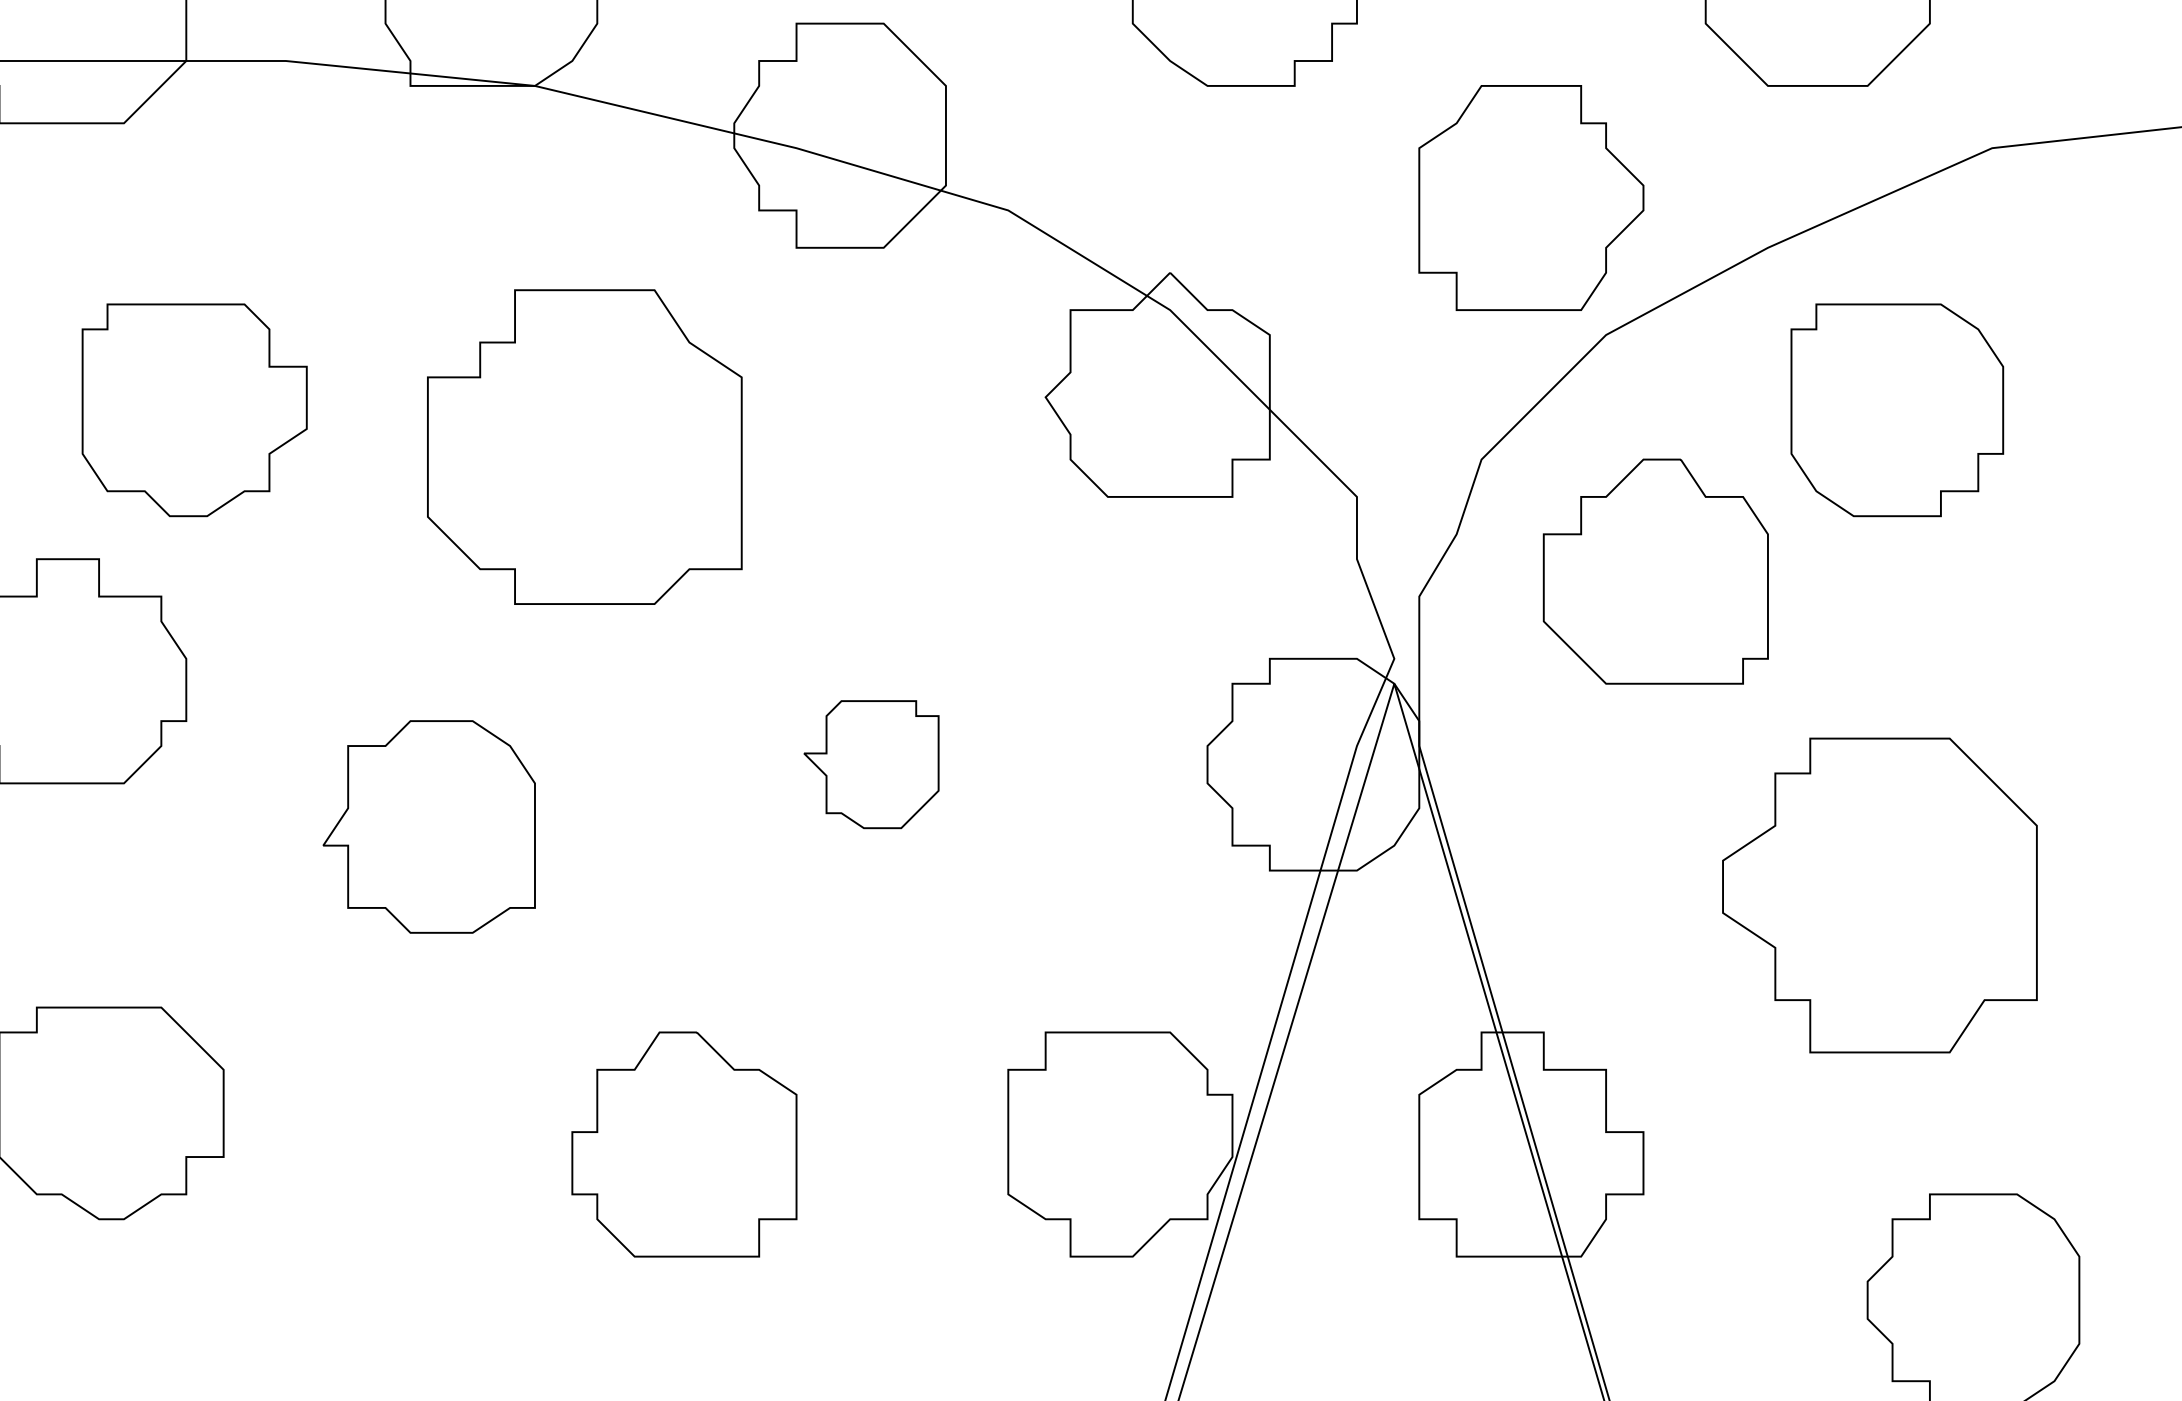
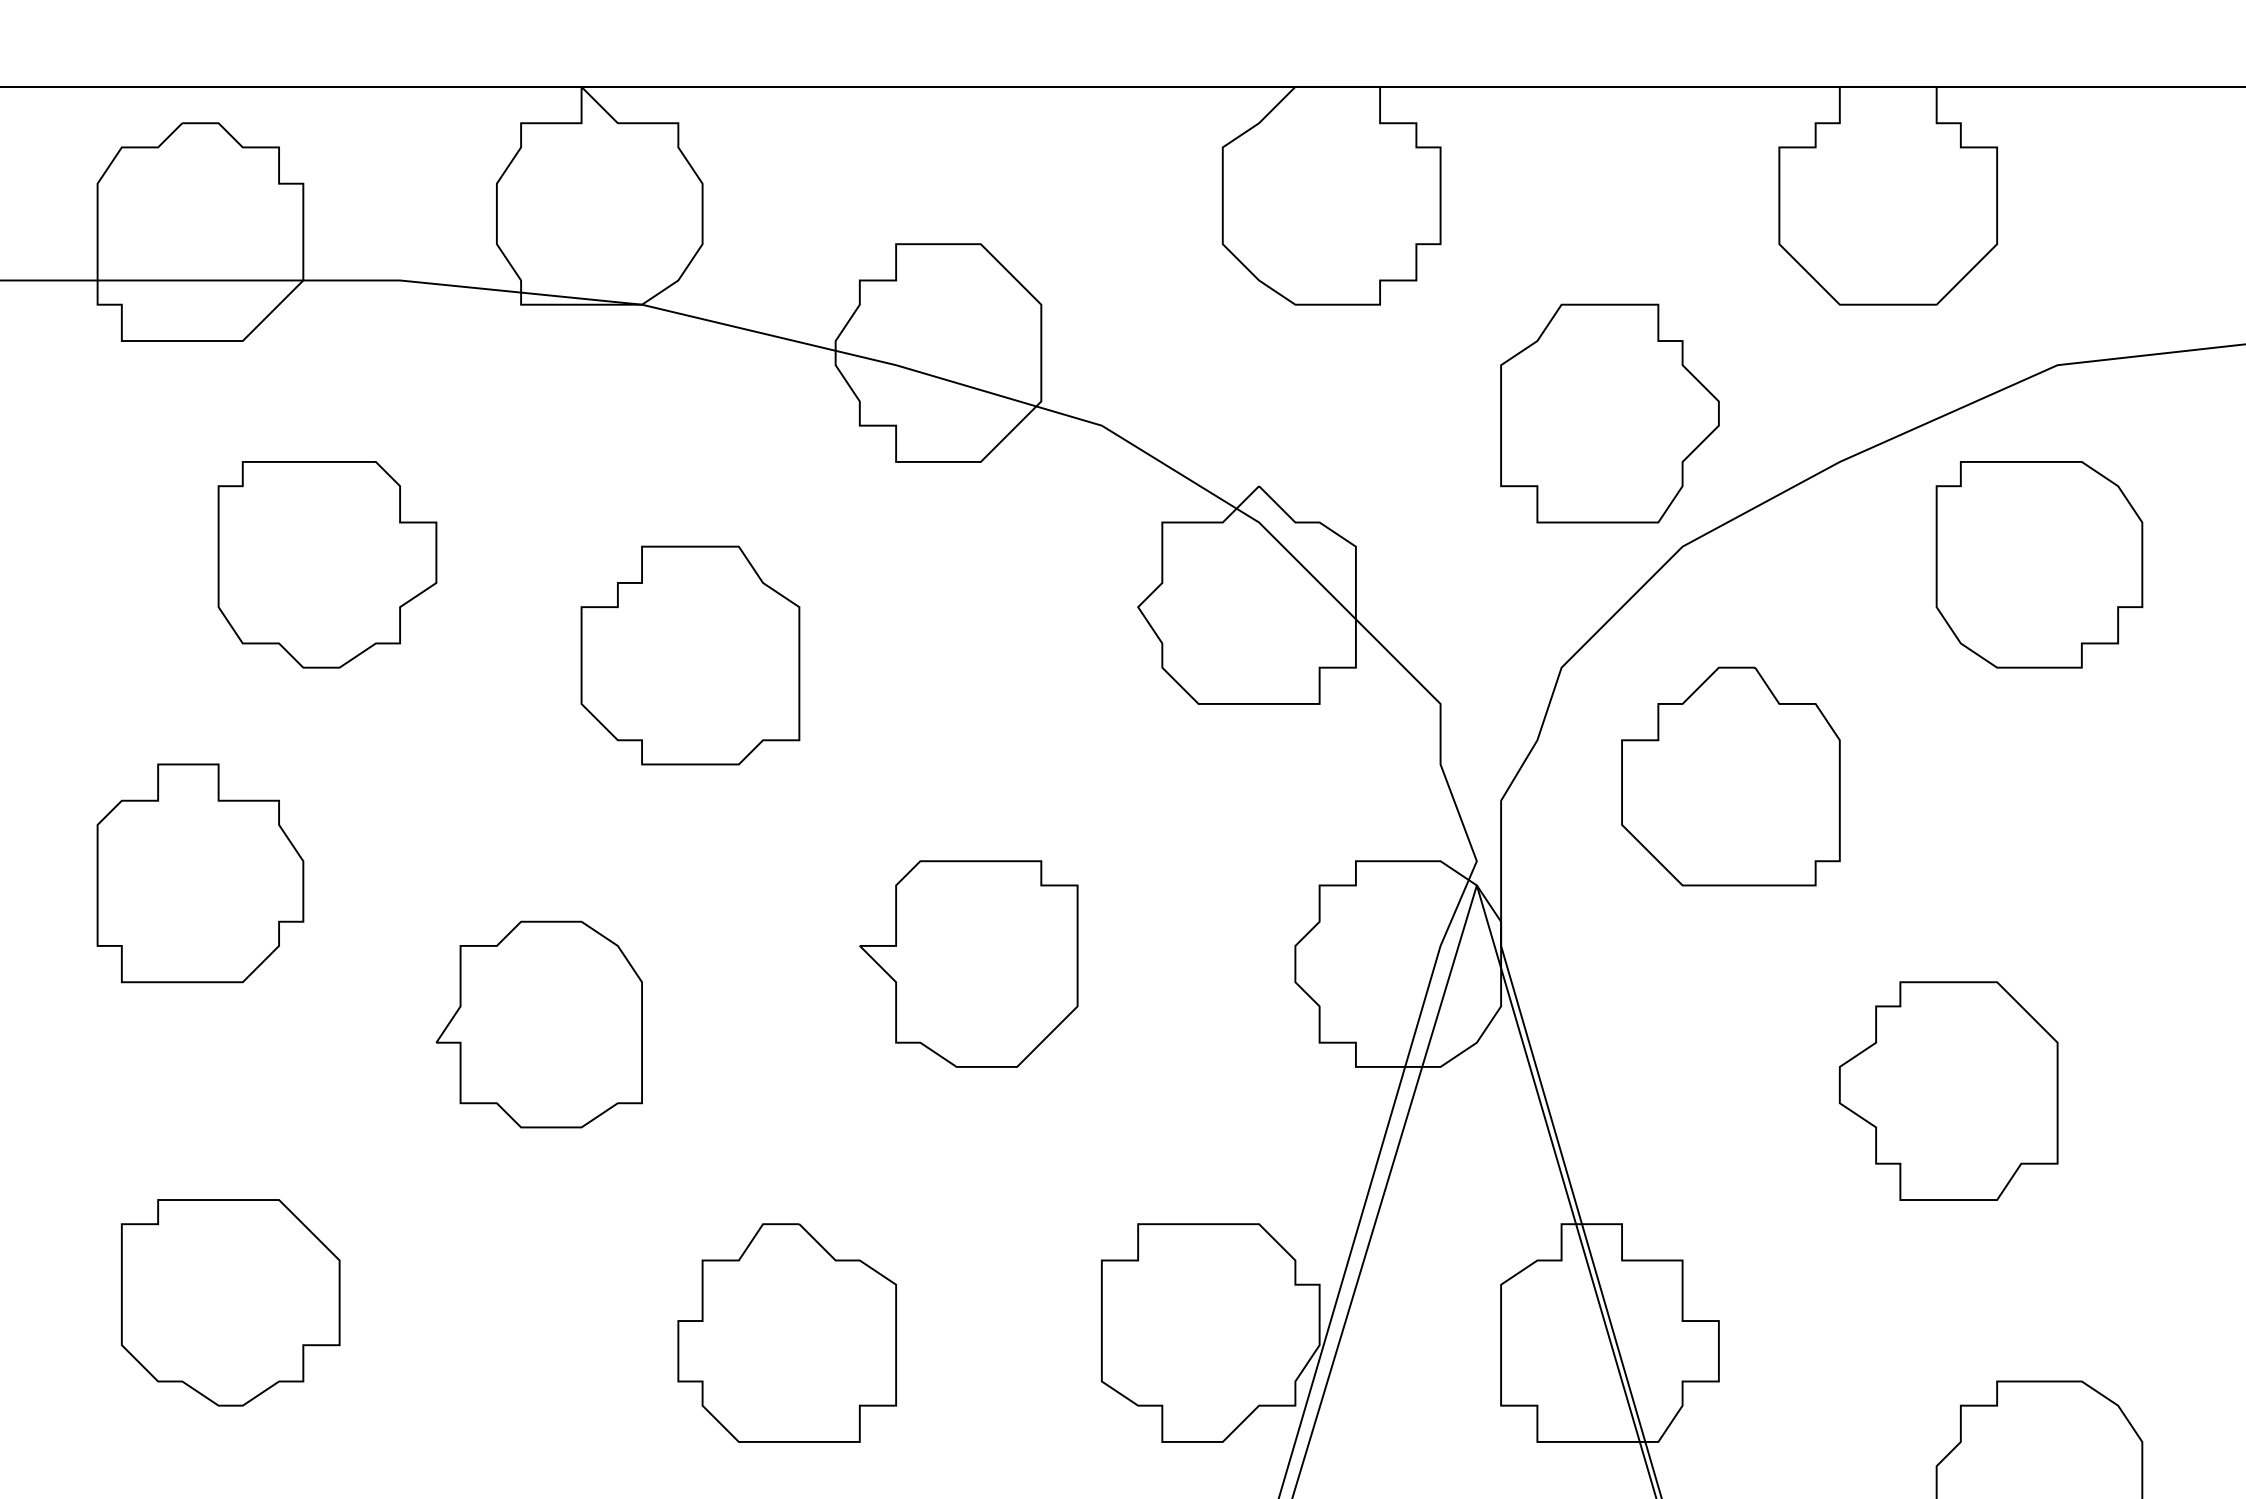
part: (194, 409) -> (327, 564), moved
part: (1897, 409) -> (2039, 564), moved
part: (584, 447) -> (690, 655), size x0.71
part: (871, 764) -> (968, 963), size x1.67
part: (1879, 894) -> (1948, 1090), size x0.71

